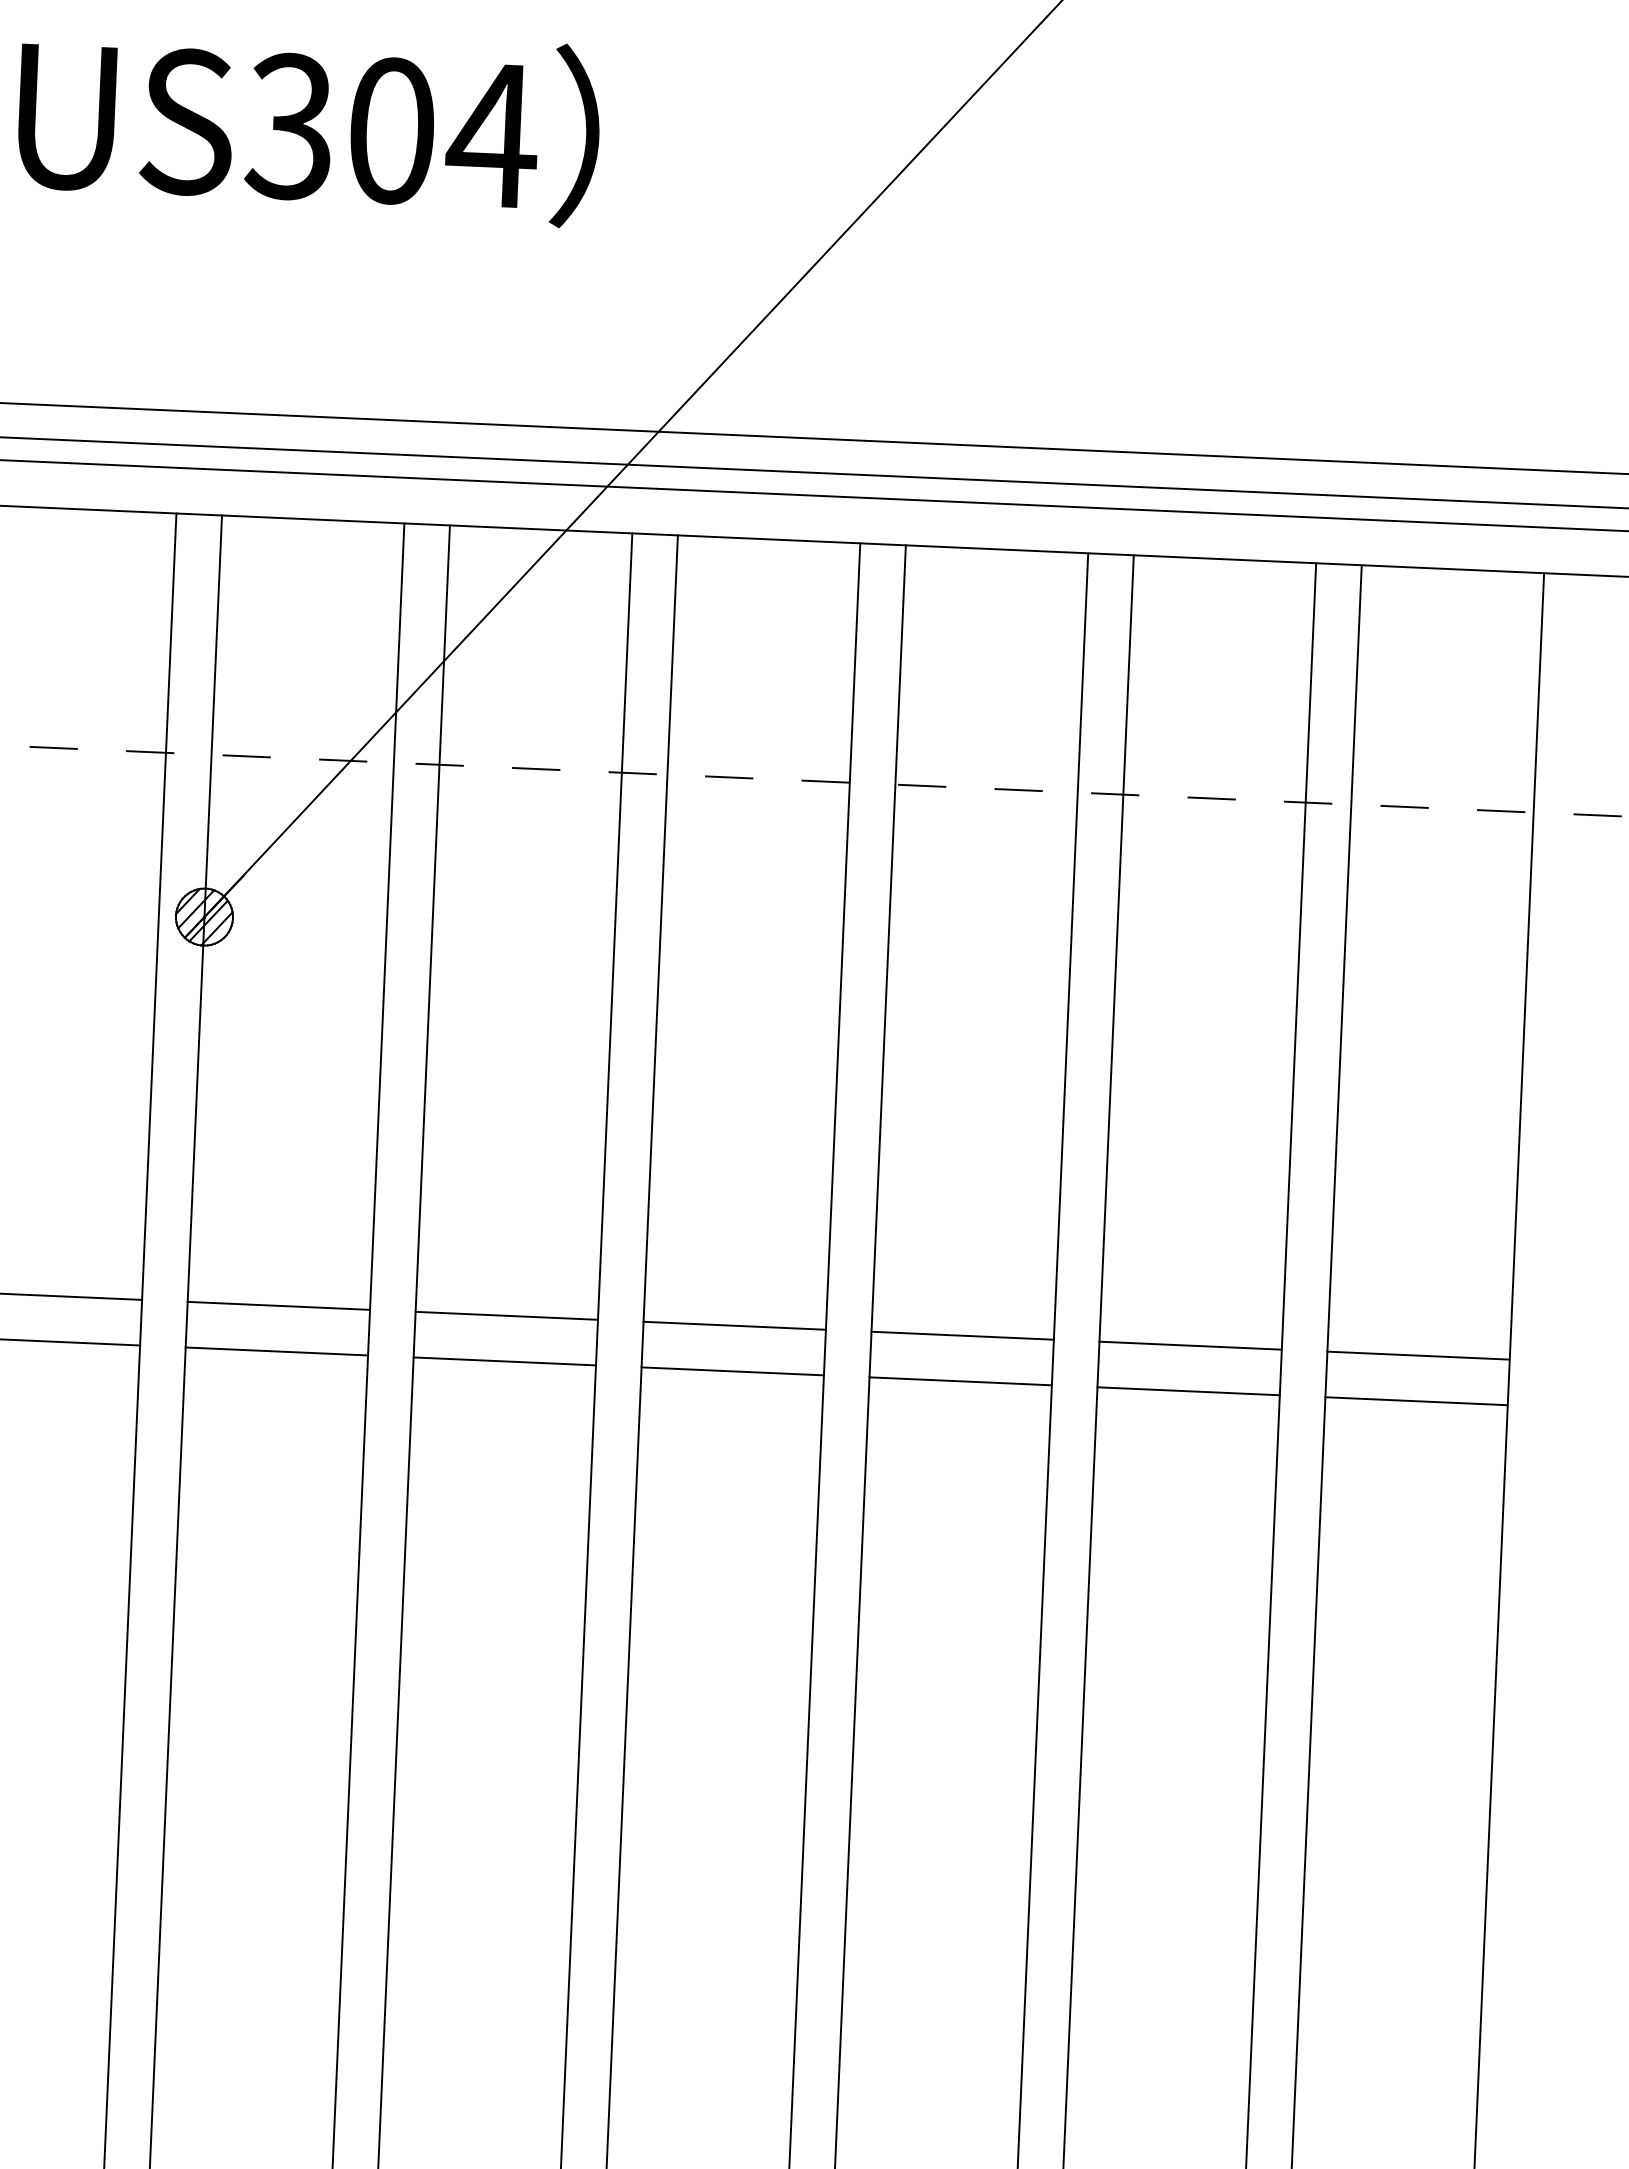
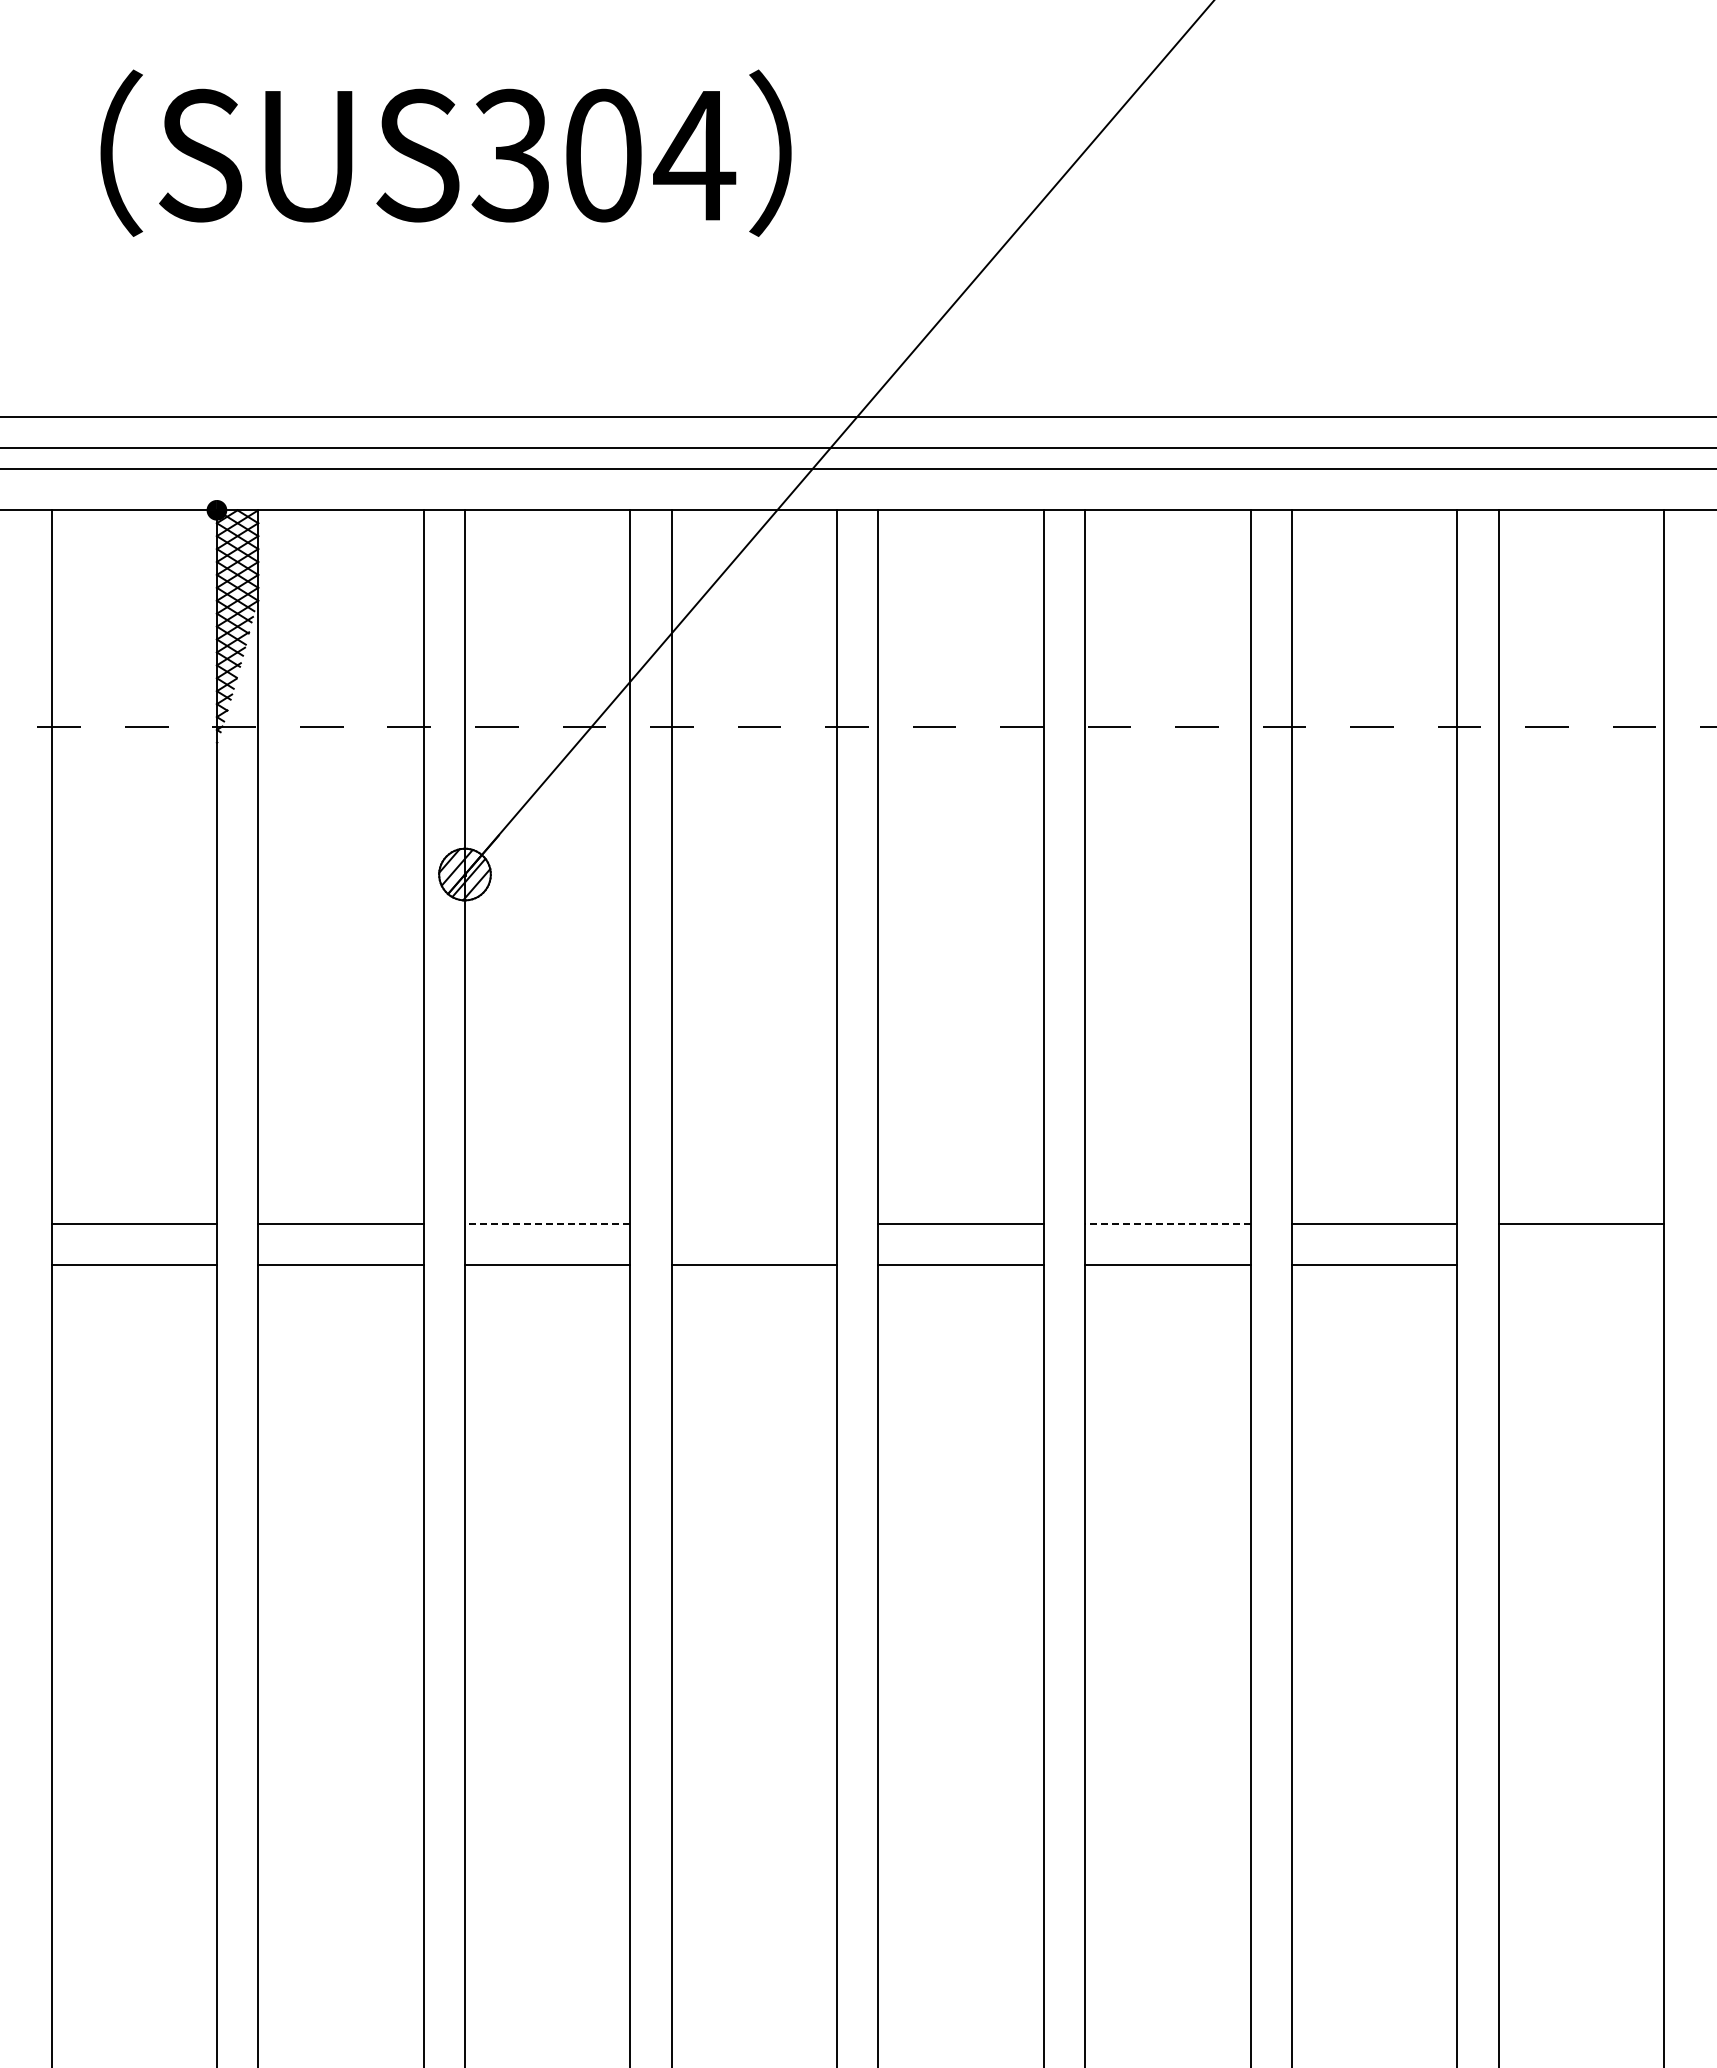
line: (278, 1305) -> (547, 1223), solid -> dashed
line: (506, 1315) -> (754, 1223), removed
line: (962, 1335) -> (1167, 1223), solid -> dashed
line: (1416, 1400) -> (1581, 1264), removed

